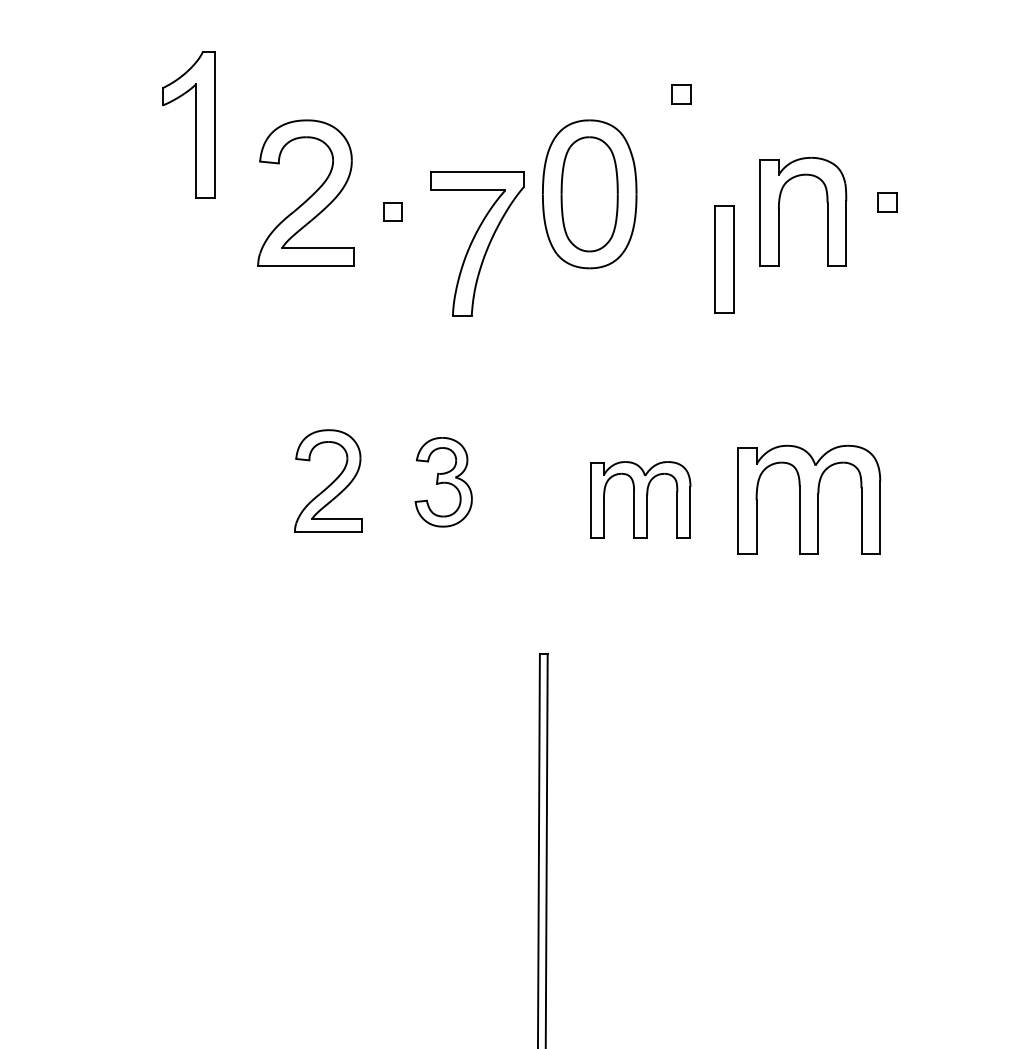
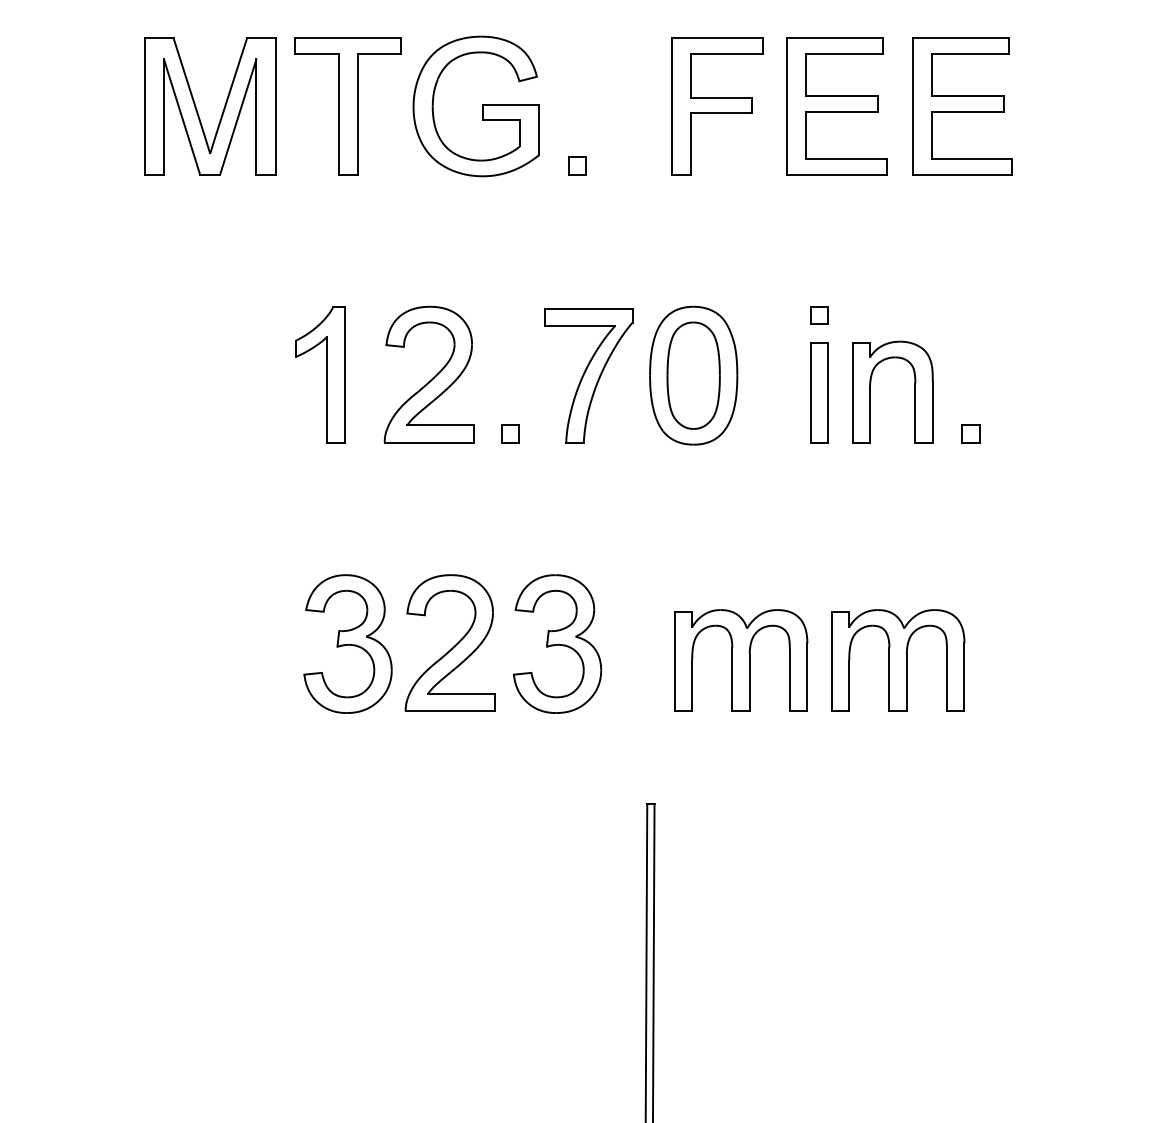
part: (681, 94) -> (819, 315), moved
part: (189, 124) -> (320, 374), moved
part: (886, 201) -> (970, 433), moved
part: (393, 211) -> (510, 433), moved
part: (476, 243) -> (588, 375), moved
part: (724, 258) -> (819, 392), moved
part: (327, 480) -> (449, 642), size x1.43
part: (218, 481) -> (347, 643), added
part: (443, 481) -> (557, 643), size x1.67
part: (641, 499) -> (741, 660), size x1.43

